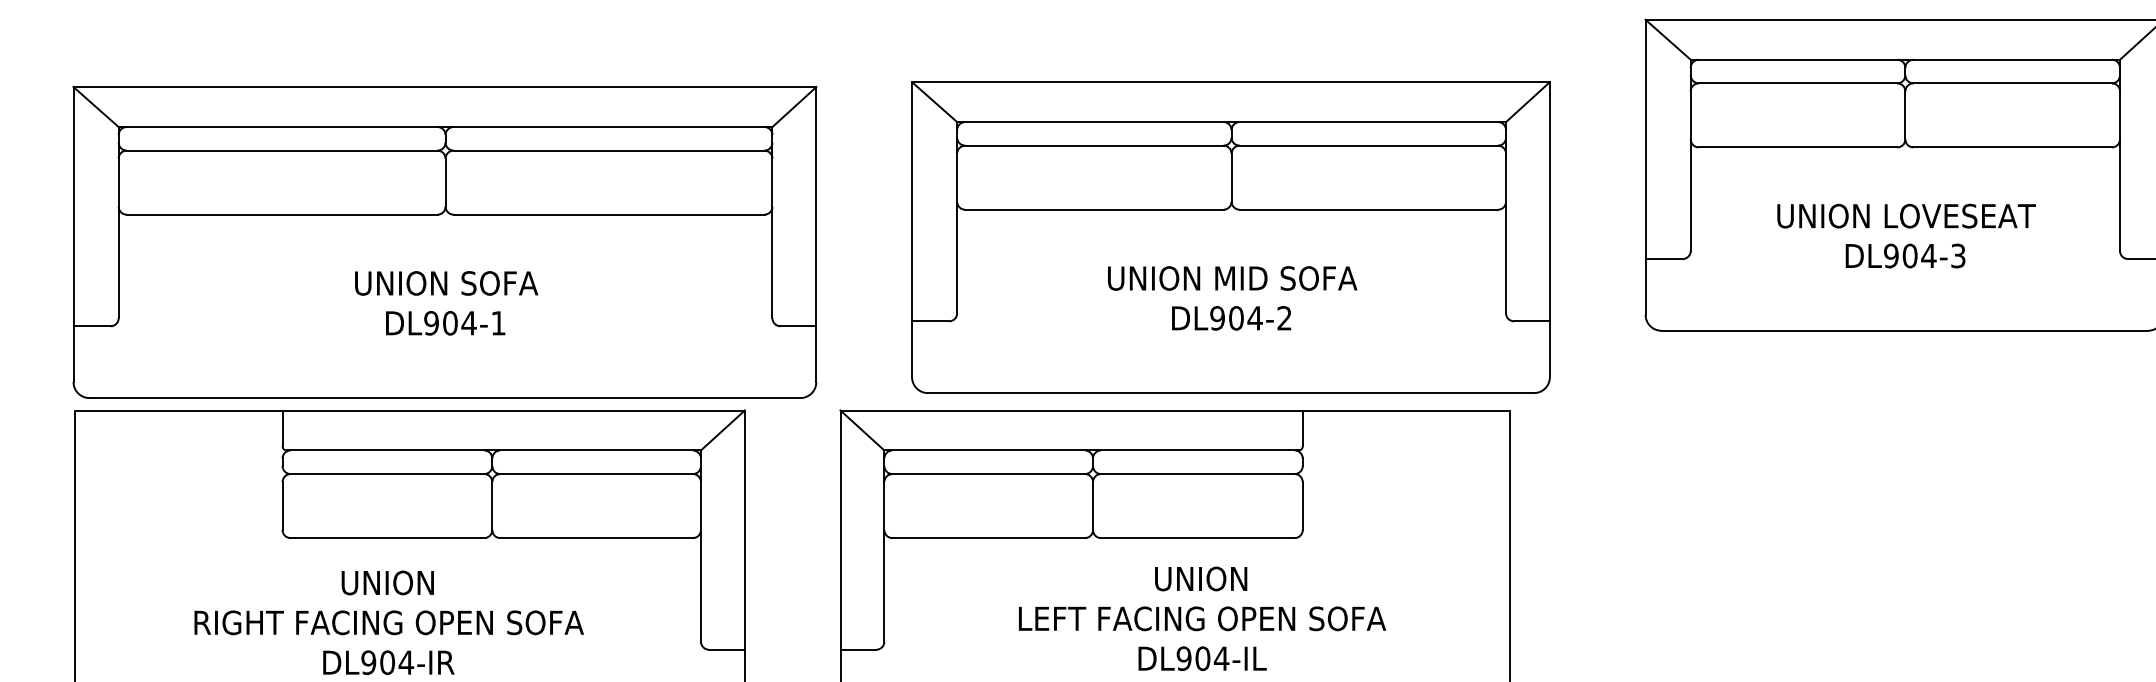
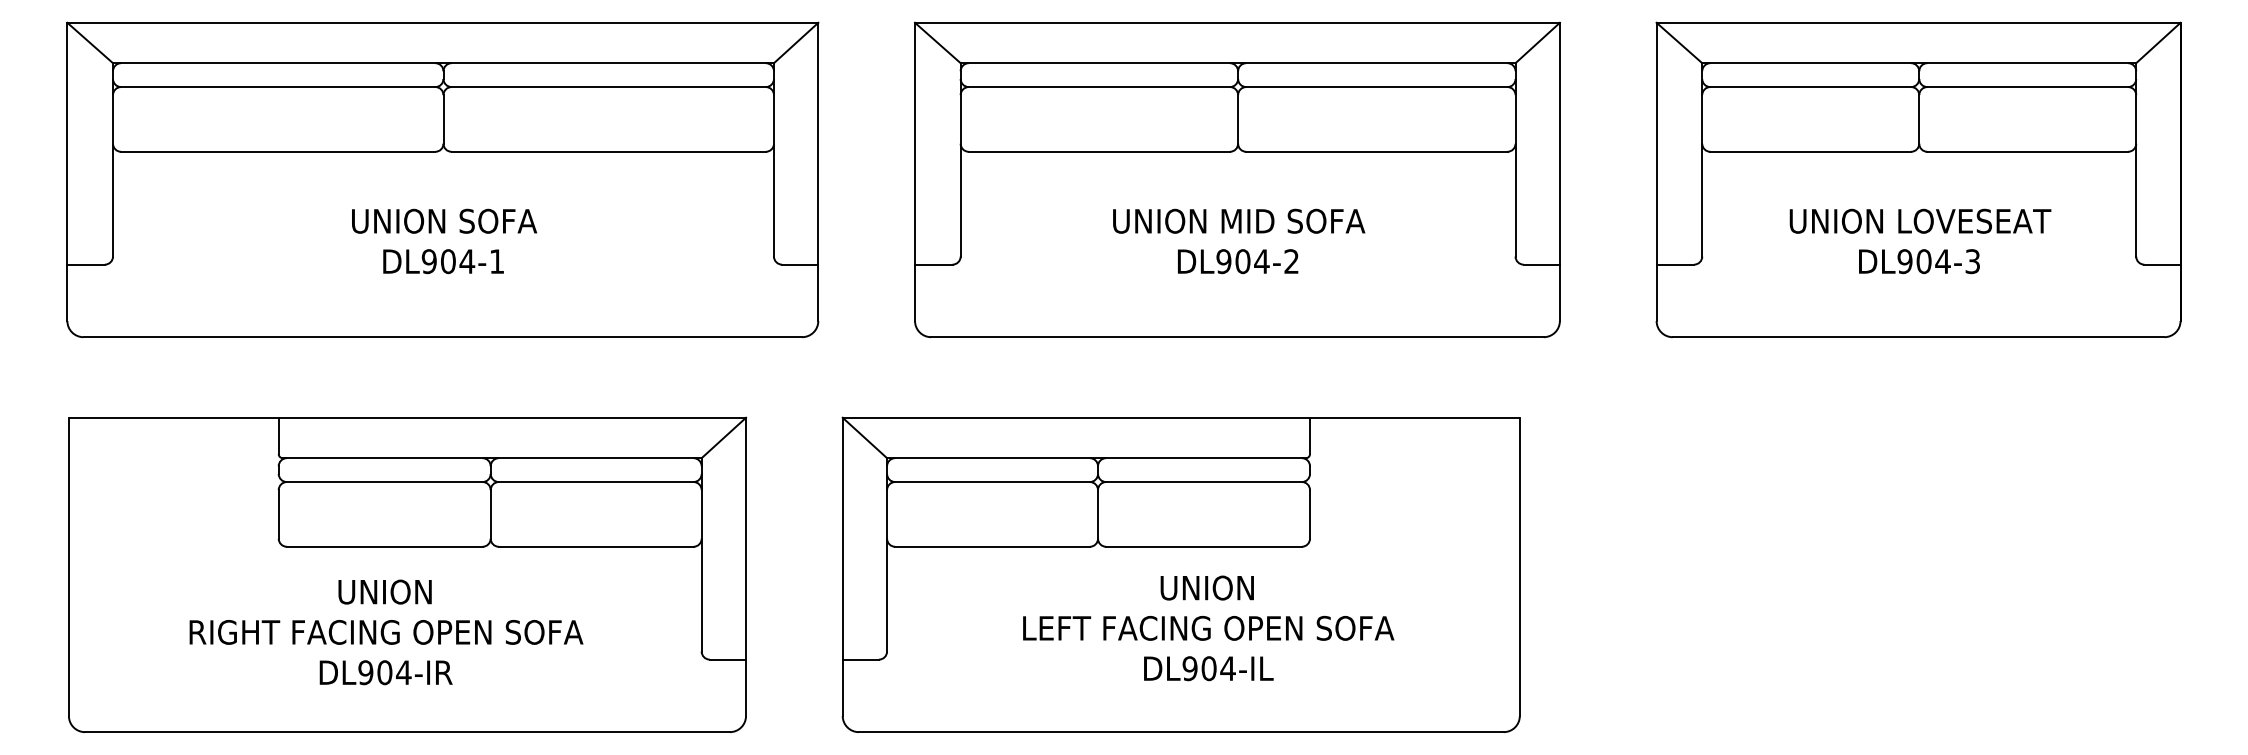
part: (1230, 237) -> (1237, 179), moved
part: (444, 242) -> (442, 179), moved

